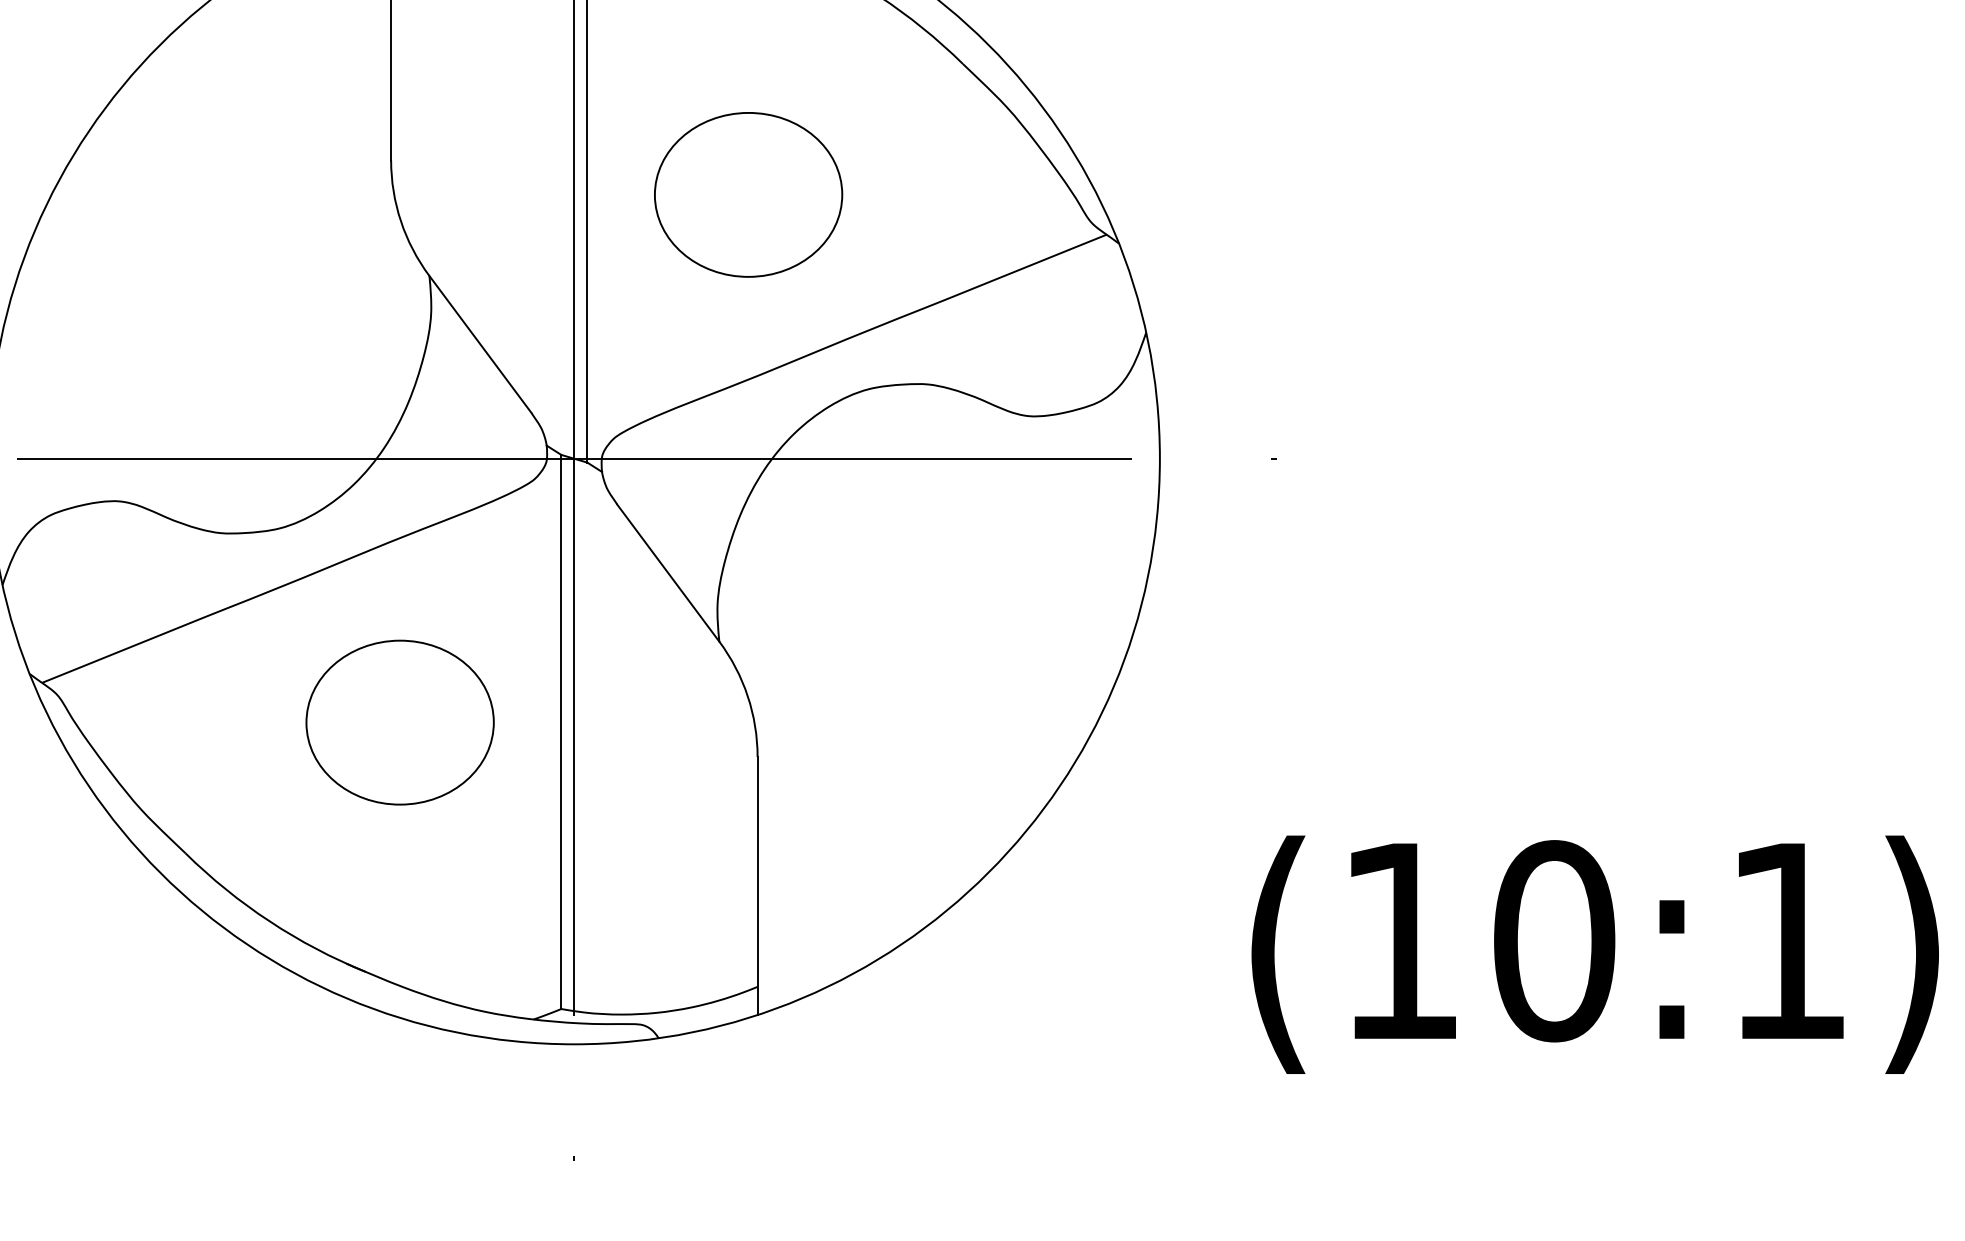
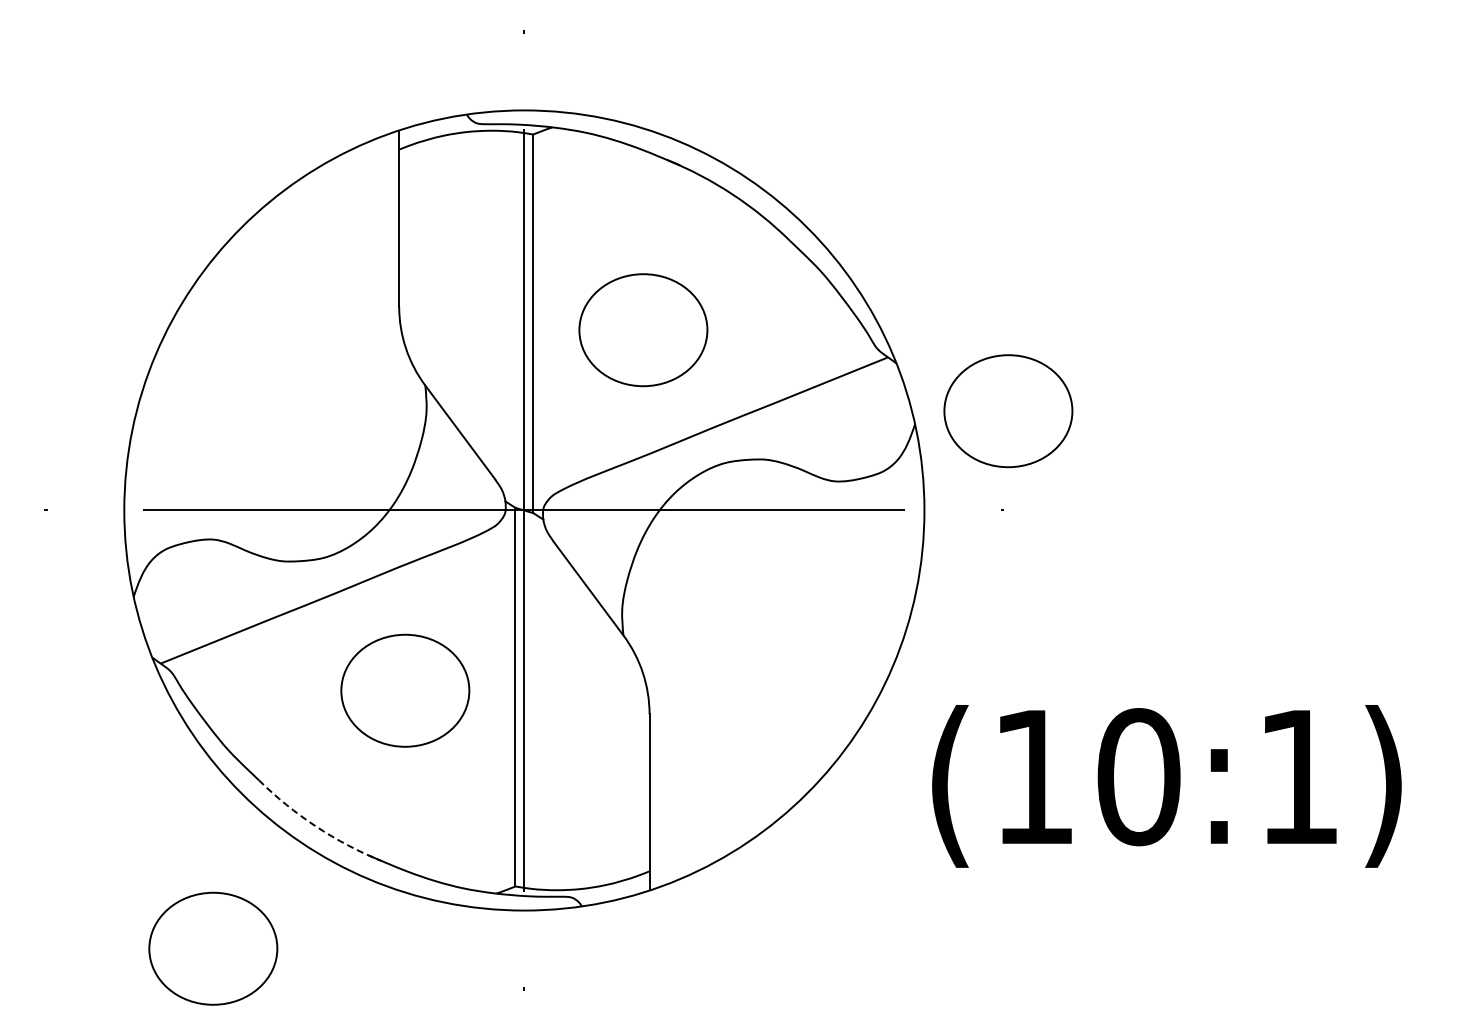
part: (1282, 313) -> (1008, 411), added
arc: (270, 921) -> (316, 826), solid -> dashed
text: (1594, 954) -> (1166, 786), moved
part: (119, 1099) -> (213, 948), added

